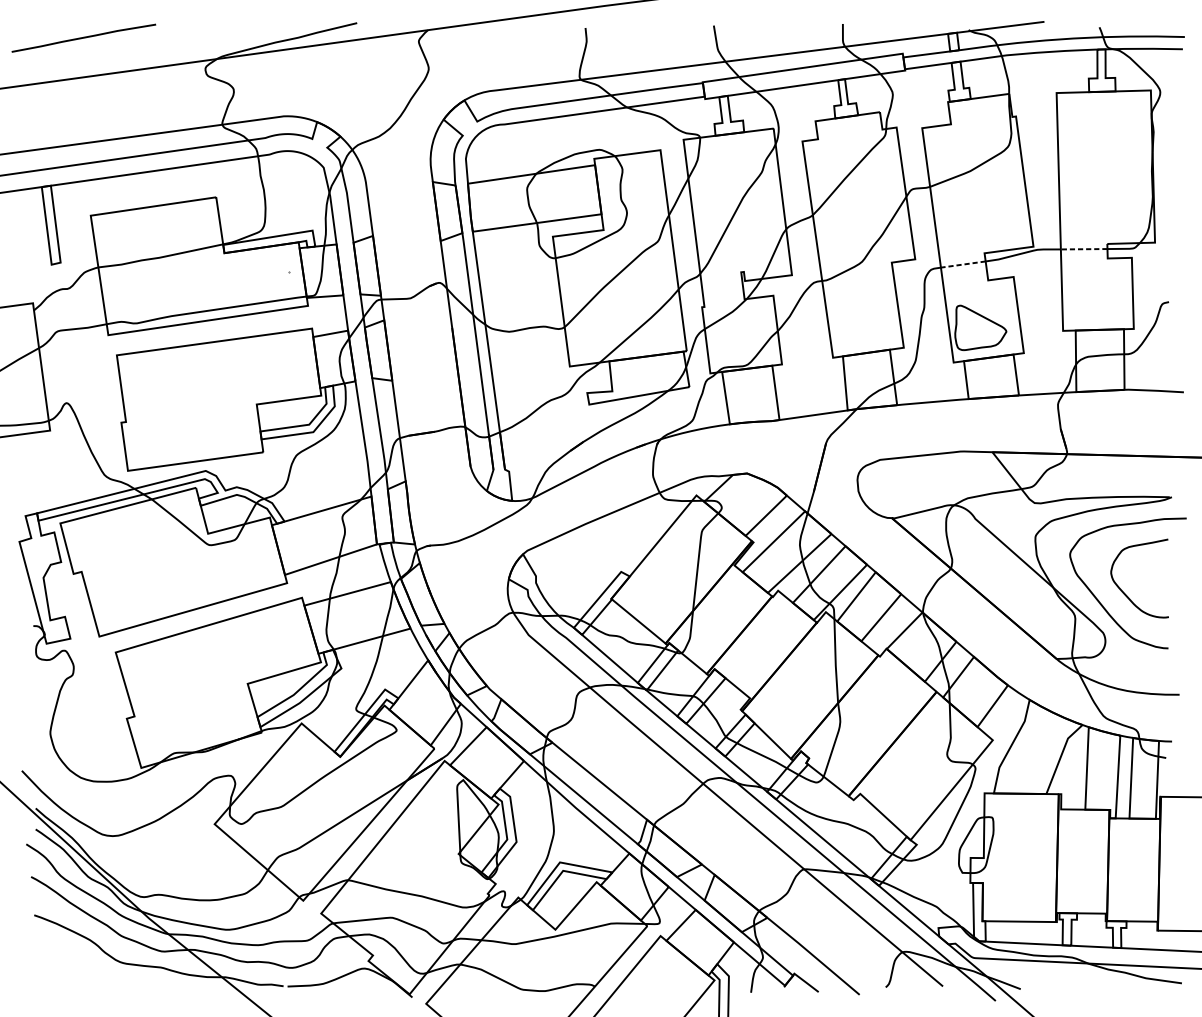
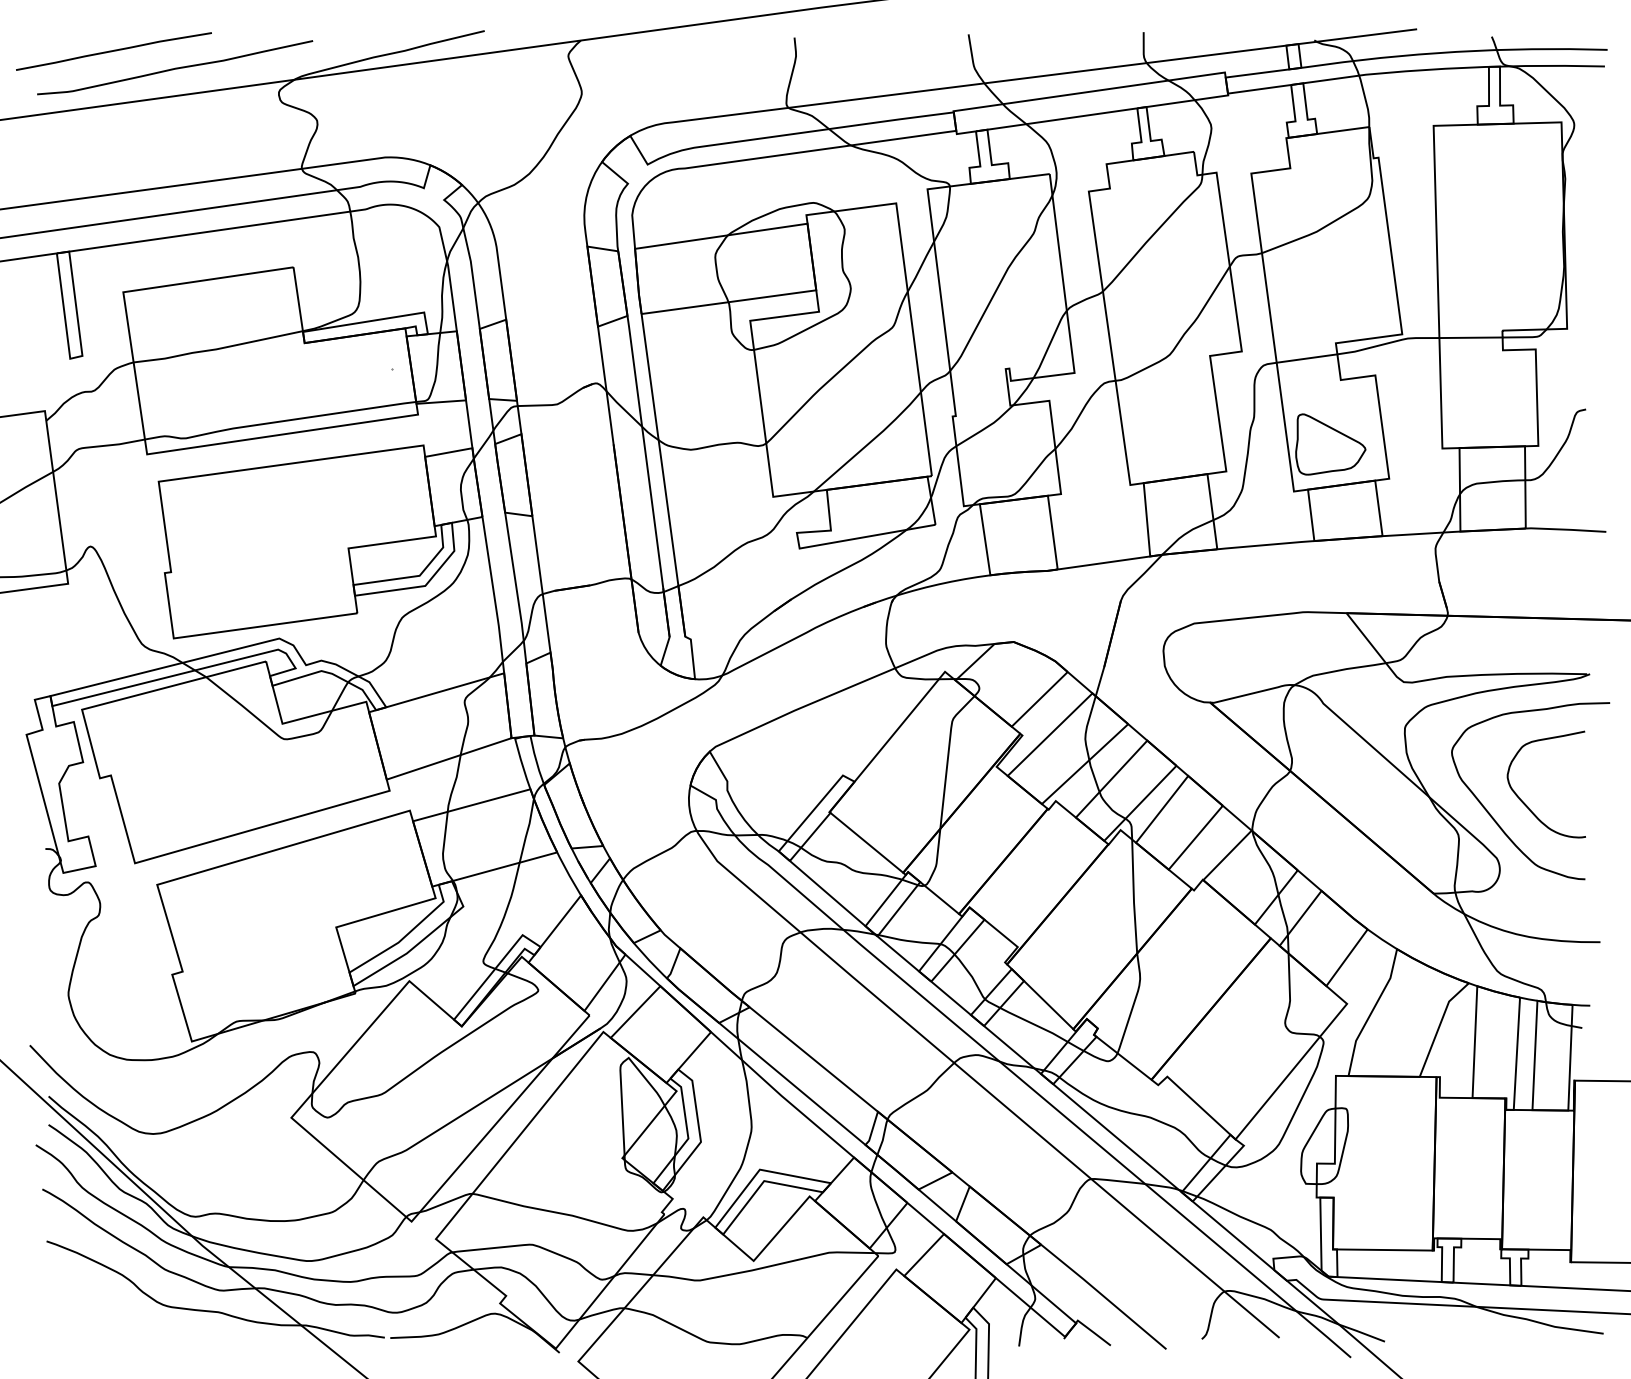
curve: (129, 50) -> (175, 67), added
line: (1084, 249) -> (1471, 337), dashed -> solid
line: (963, 264) -> (1307, 358), dashed -> solid

